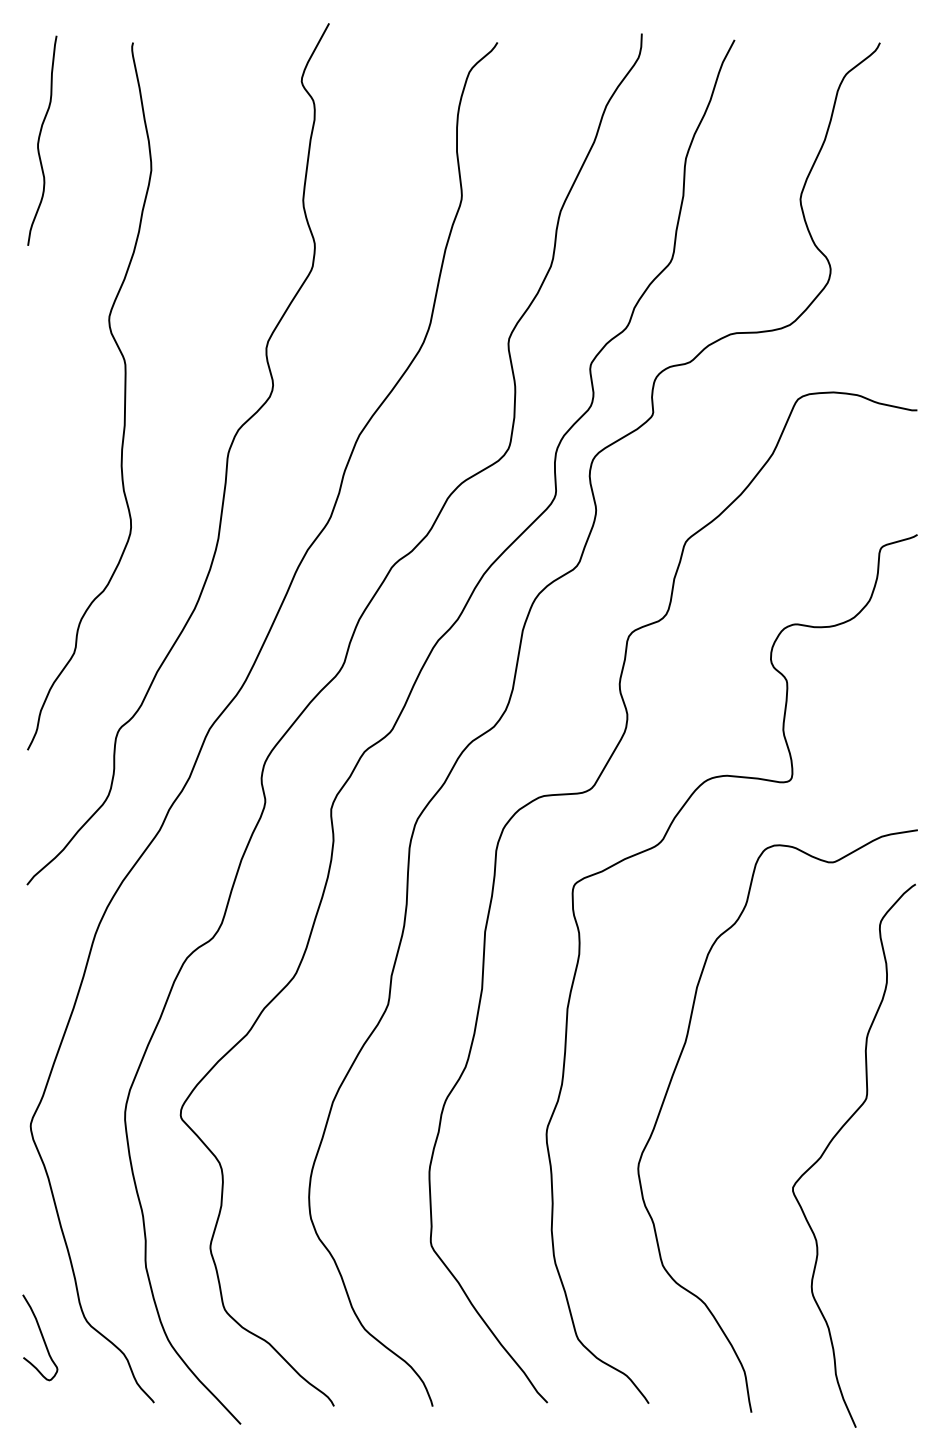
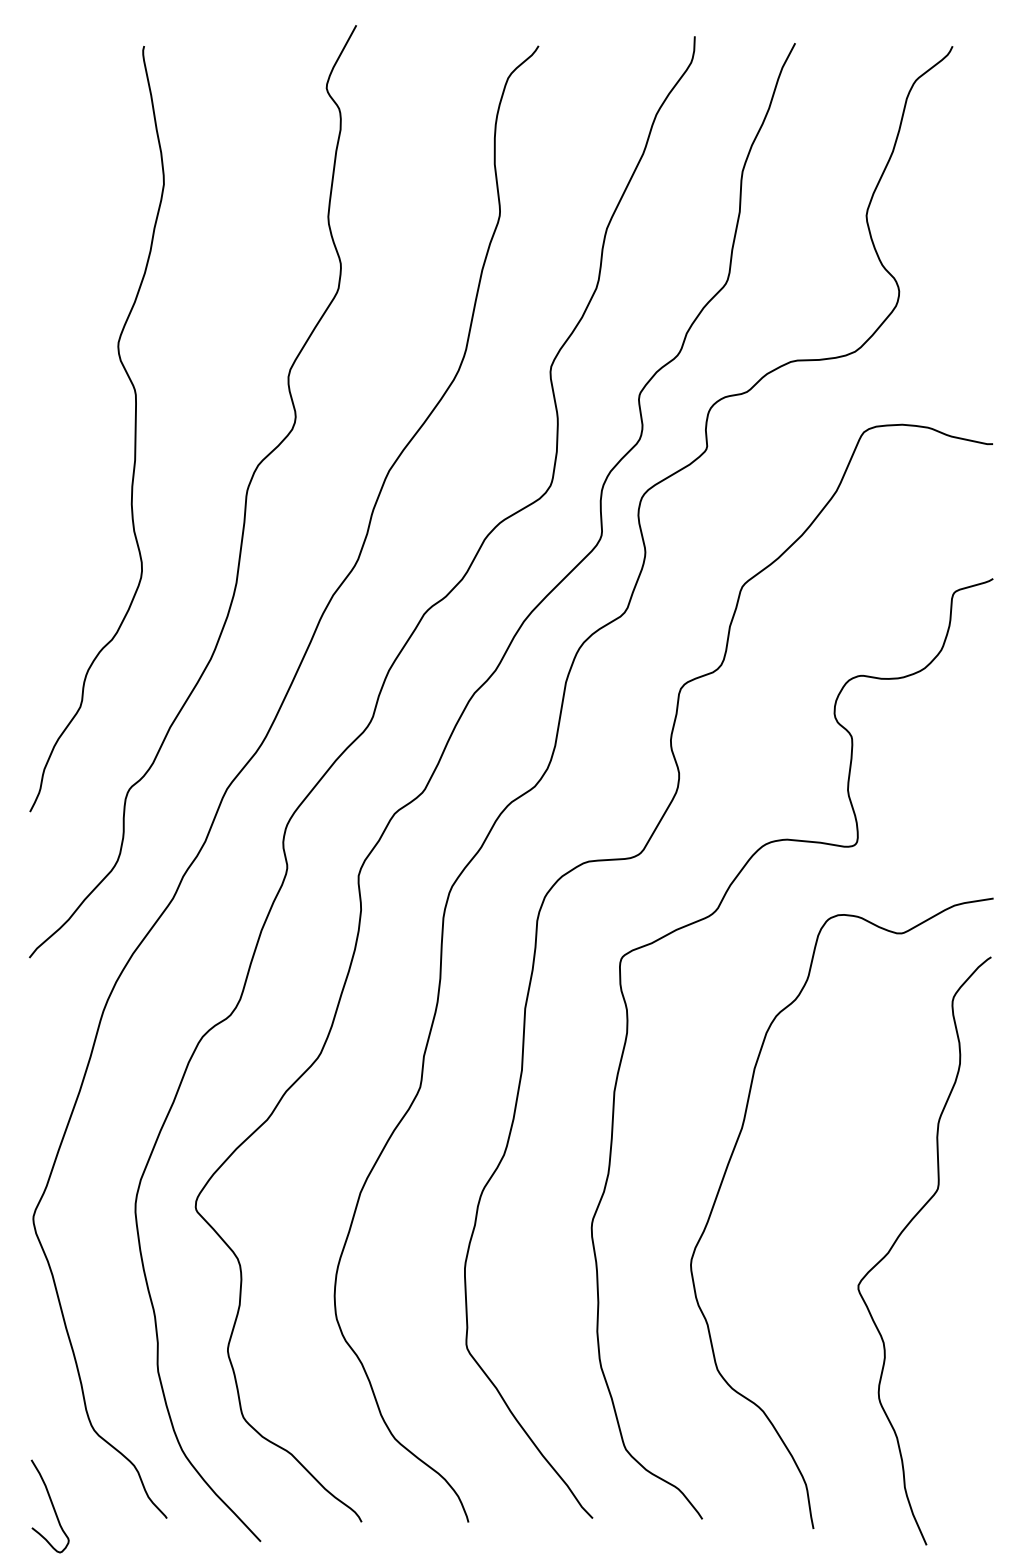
curve: (39, 140) -> (42, 152), removed
curve: (41, 1336) -> (51, 1505), moved

